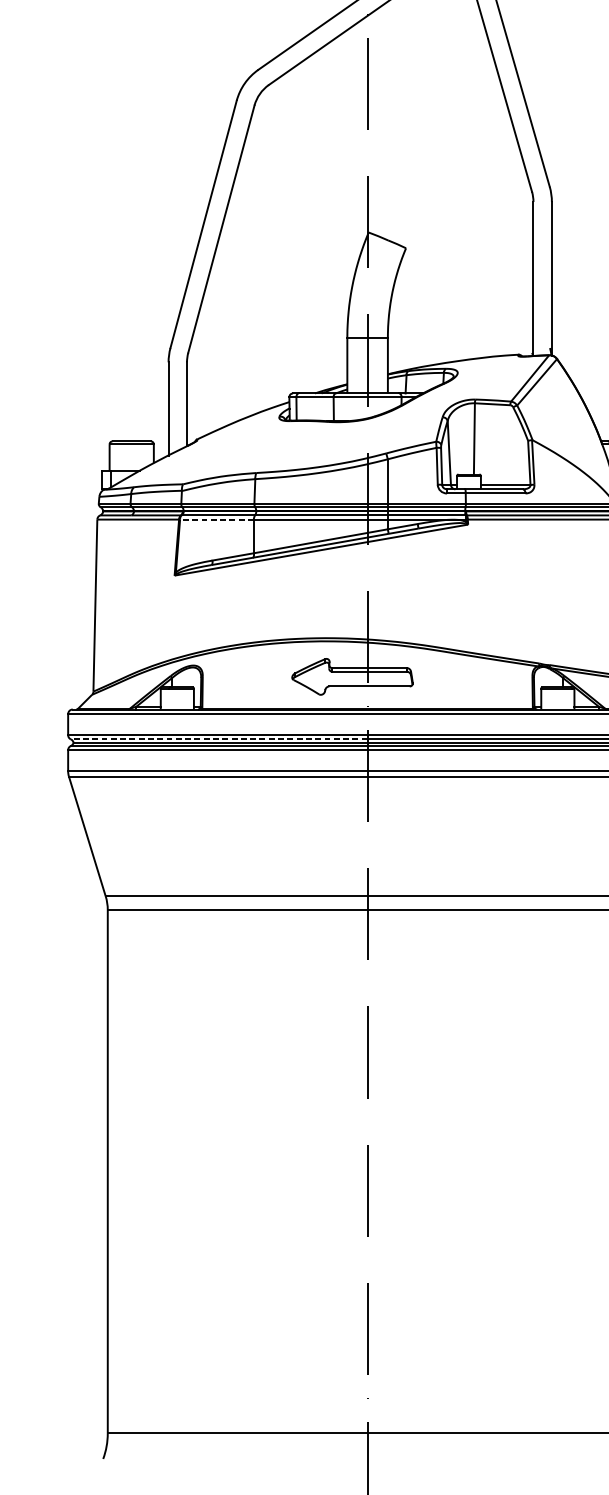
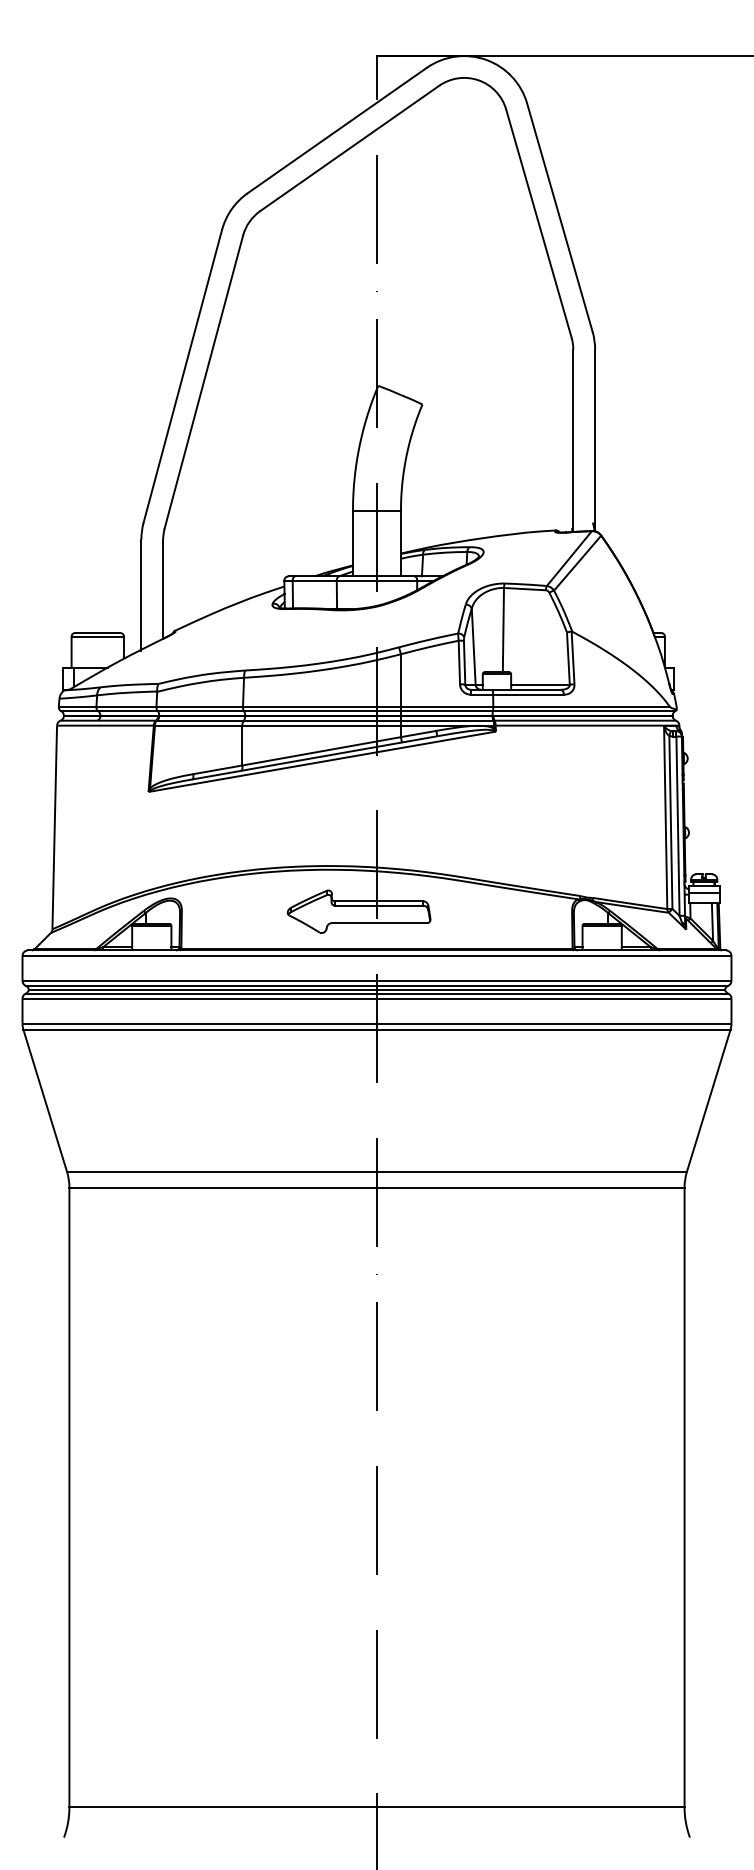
line: (216, 519) -> (198, 725), dashed -> solid
line: (219, 739) -> (201, 985), dashed -> solid

